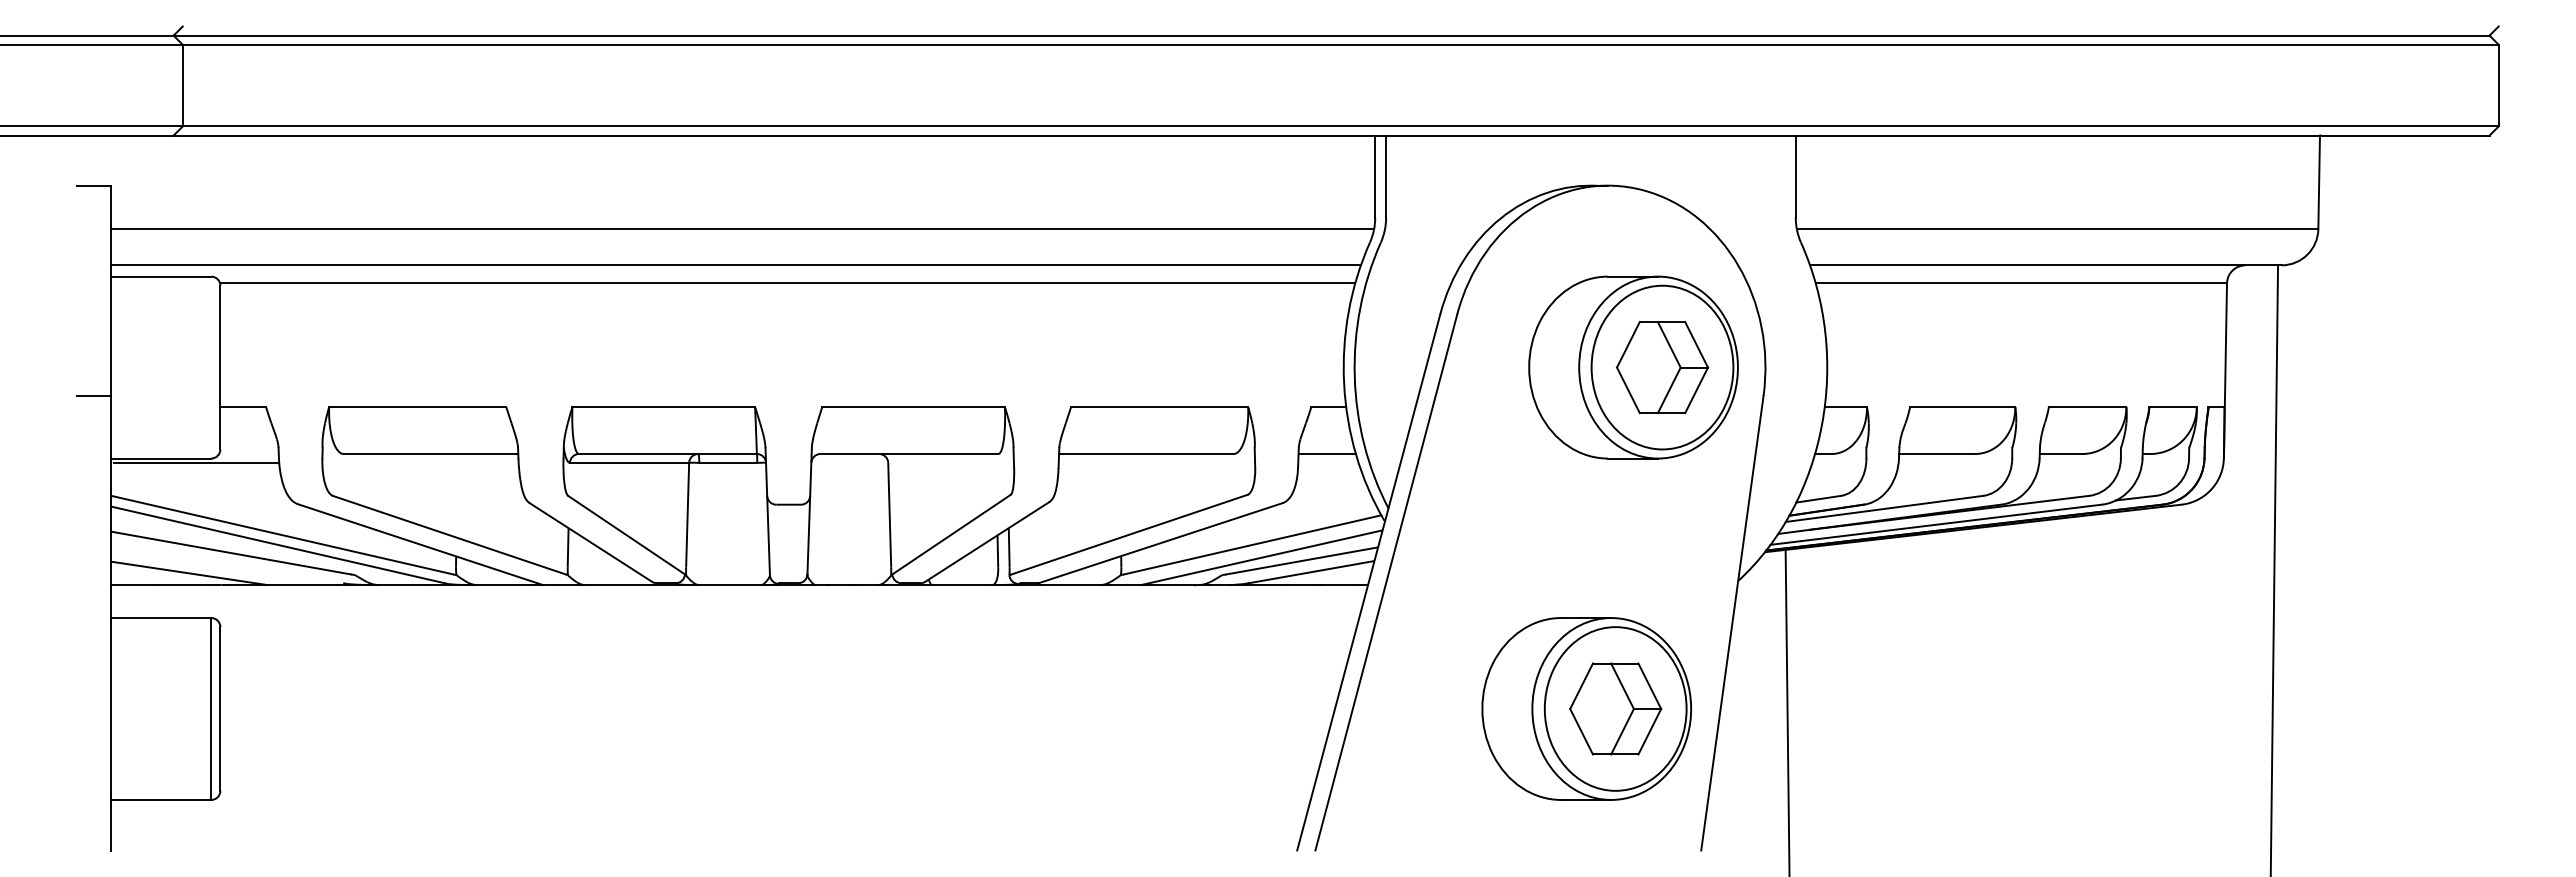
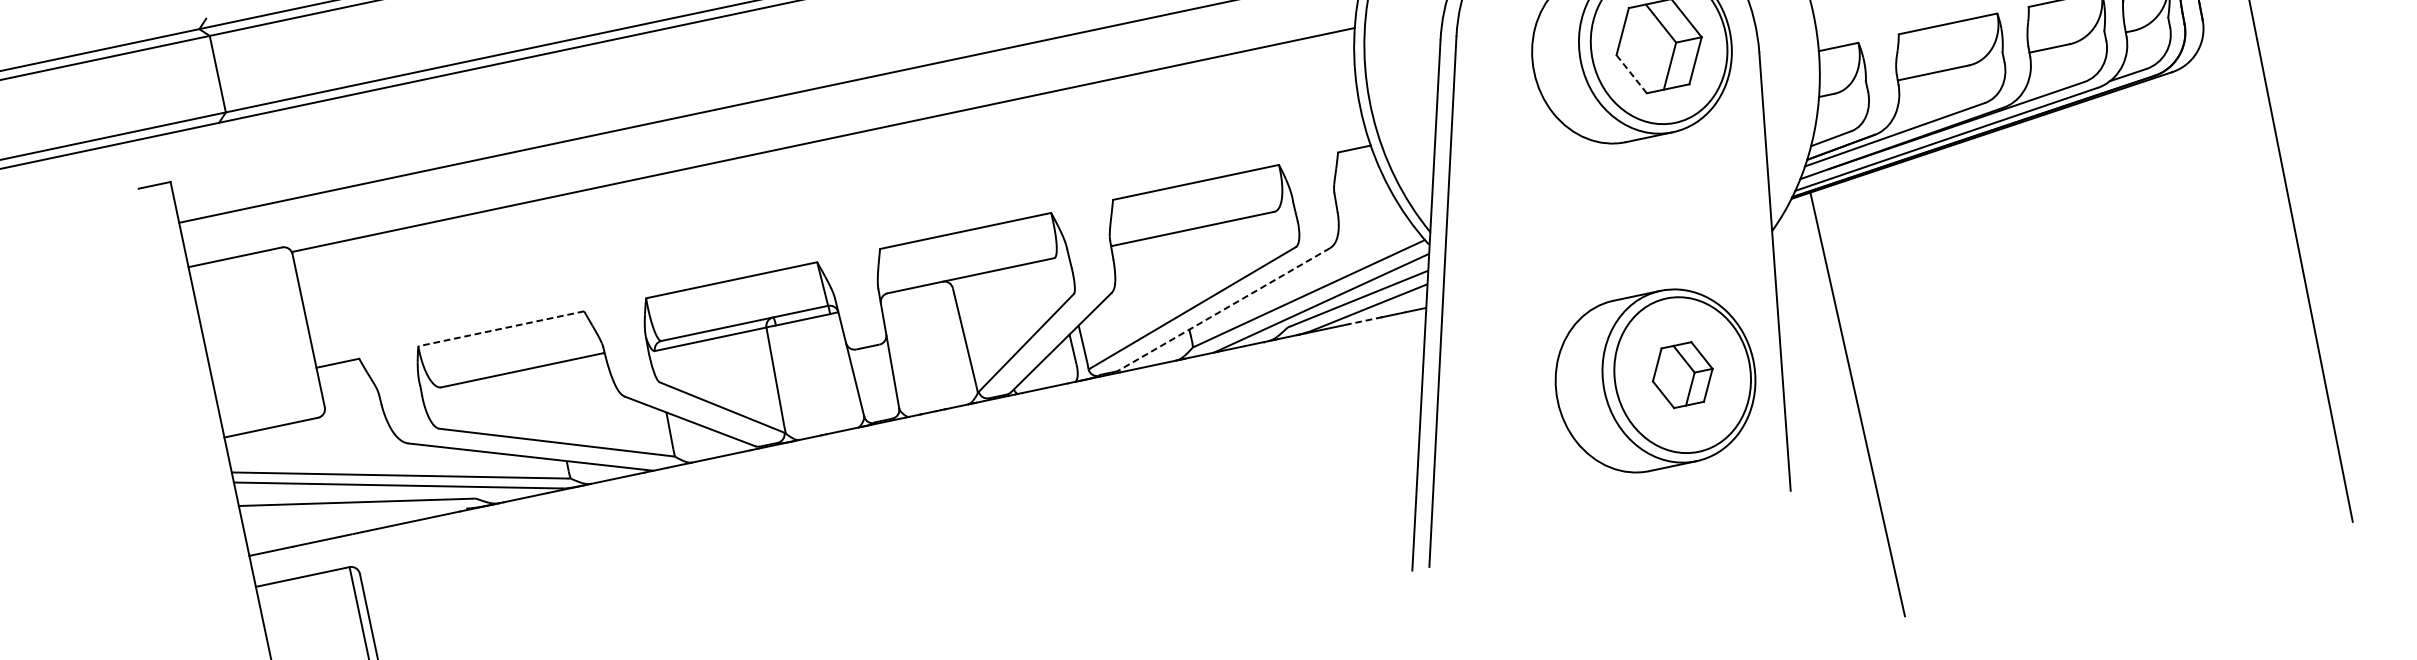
line: (735, 265) -> (770, 133), removed
line: (1628, 390) -> (1631, 74), solid -> dashed
line: (94, 396) -> (196, 382), removed
line: (417, 407) -> (501, 329), solid -> dashed
line: (1326, 454) -> (1361, 193), removed
line: (196, 462) -> (305, 424), removed
line: (1160, 543) -> (1223, 310), solid -> dashed
line: (188, 572) -> (319, 528), removed
line: (1302, 584) -> (1364, 320), solid -> dashed
part: (1615, 708) -> (1682, 374), size x0.7

